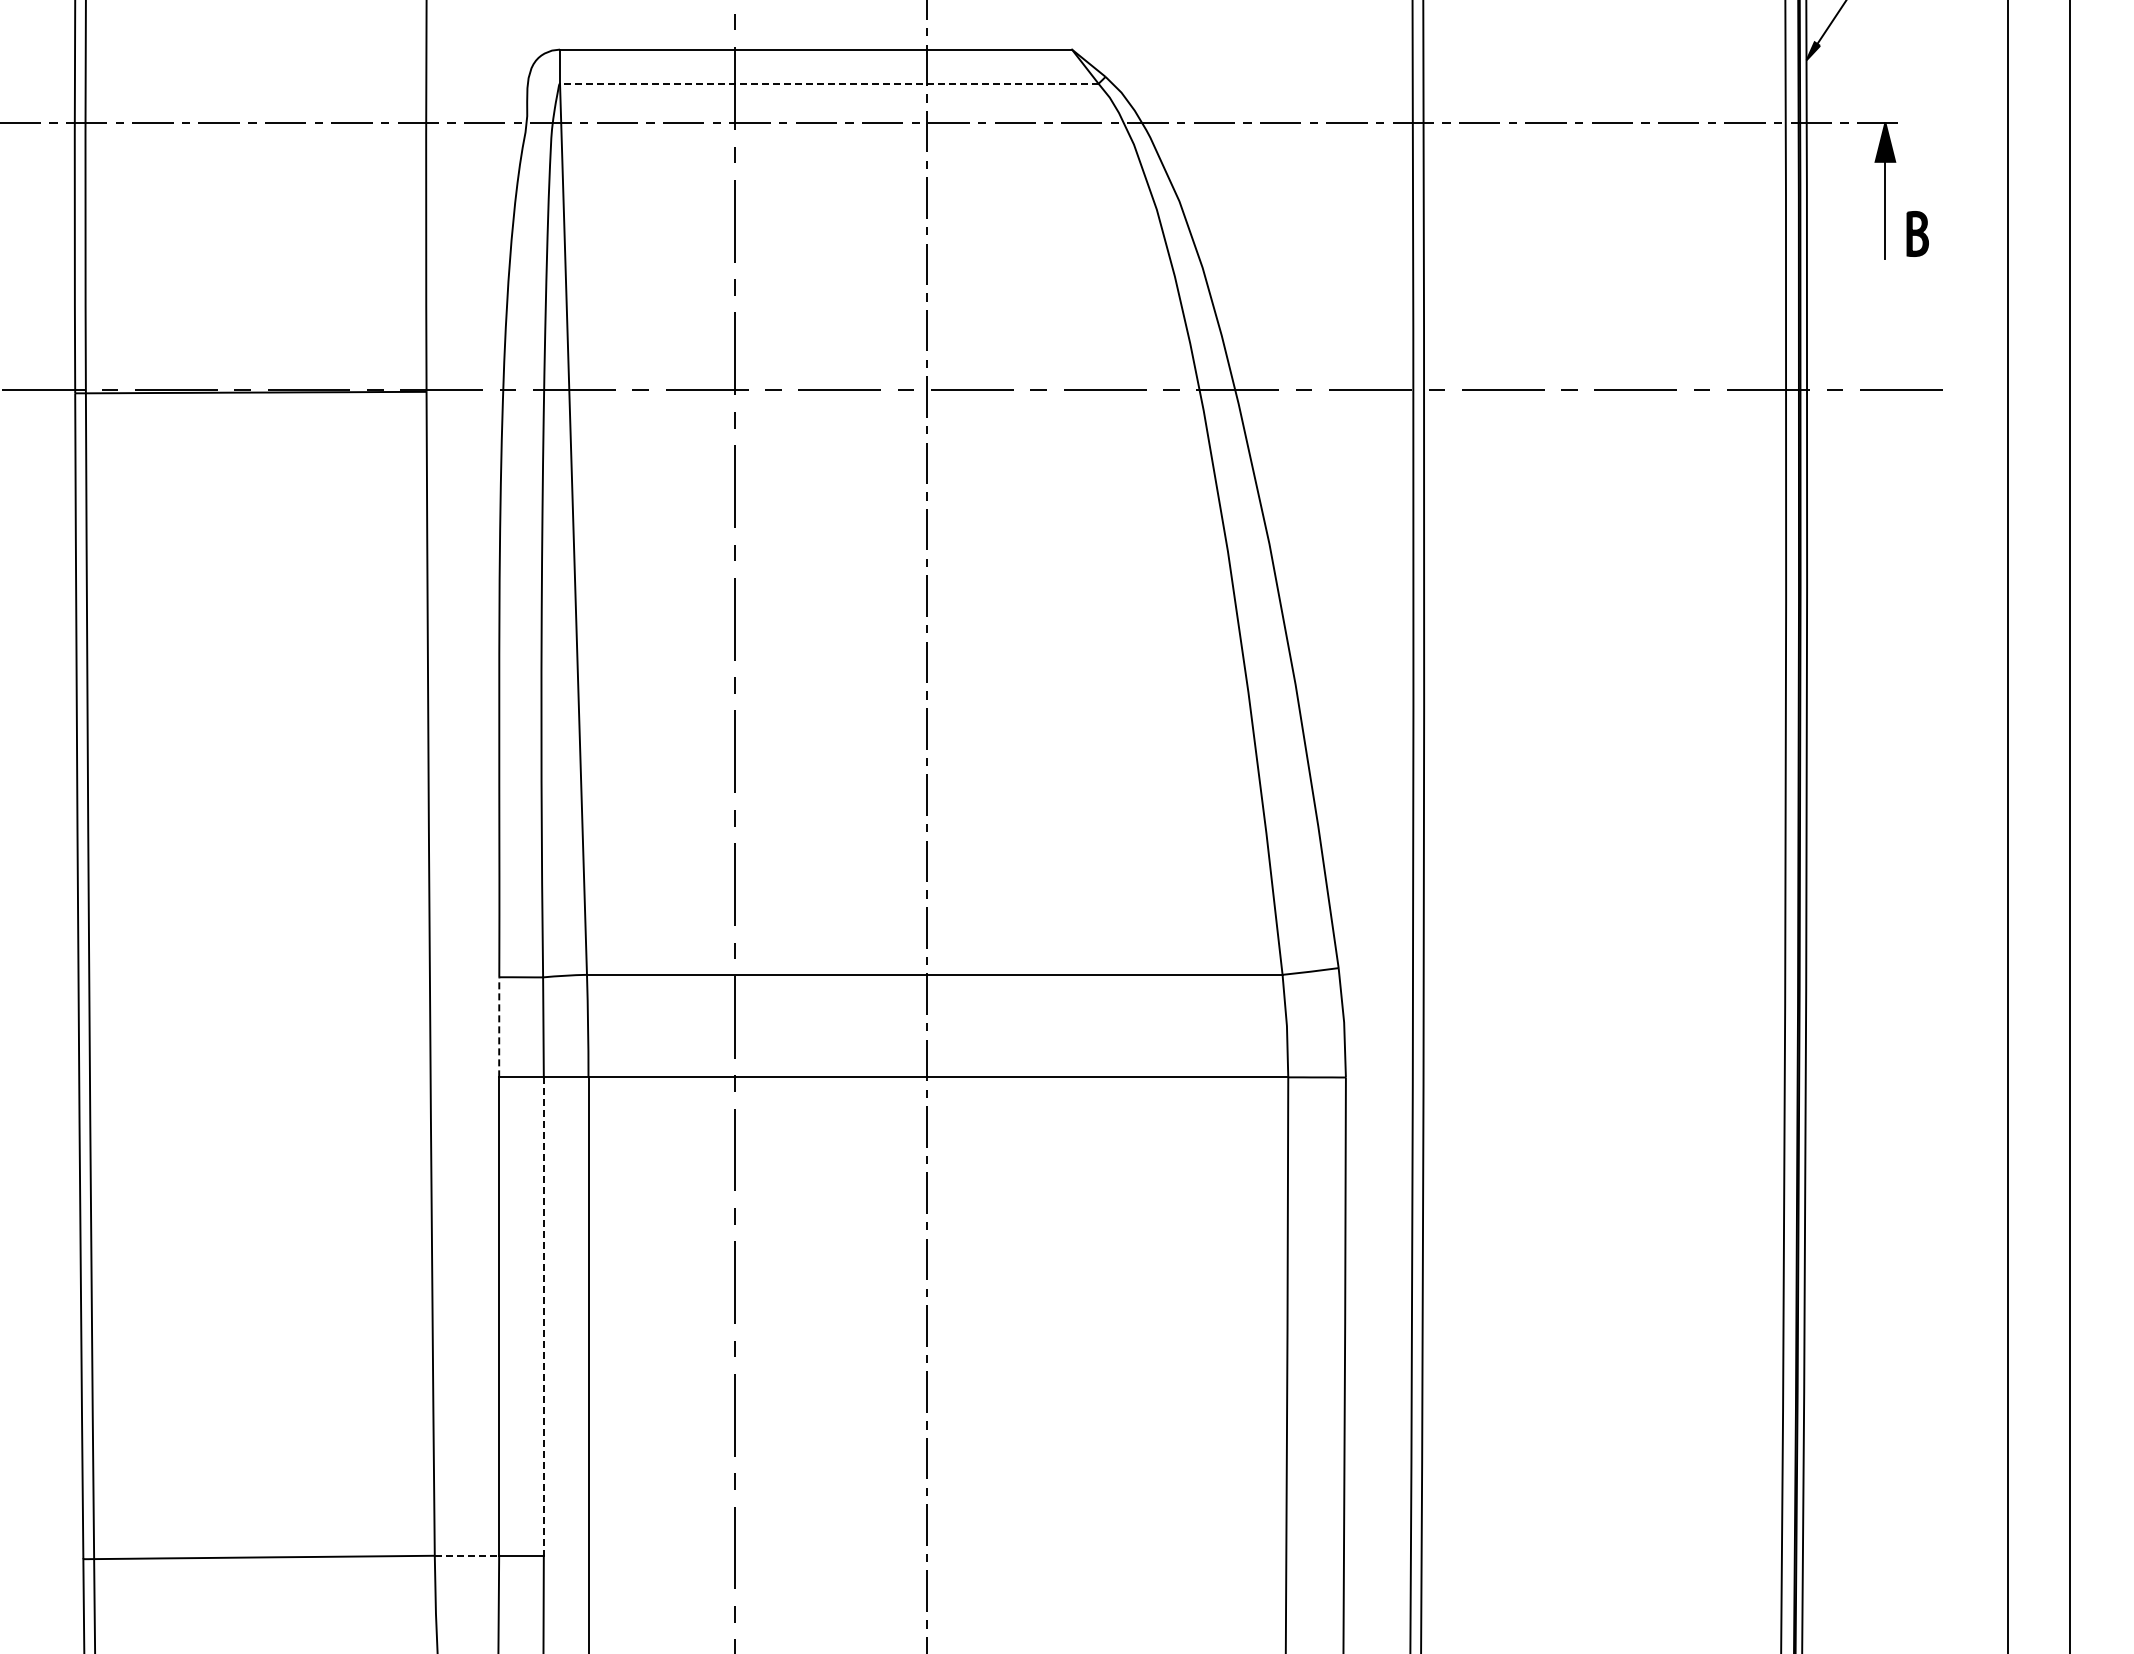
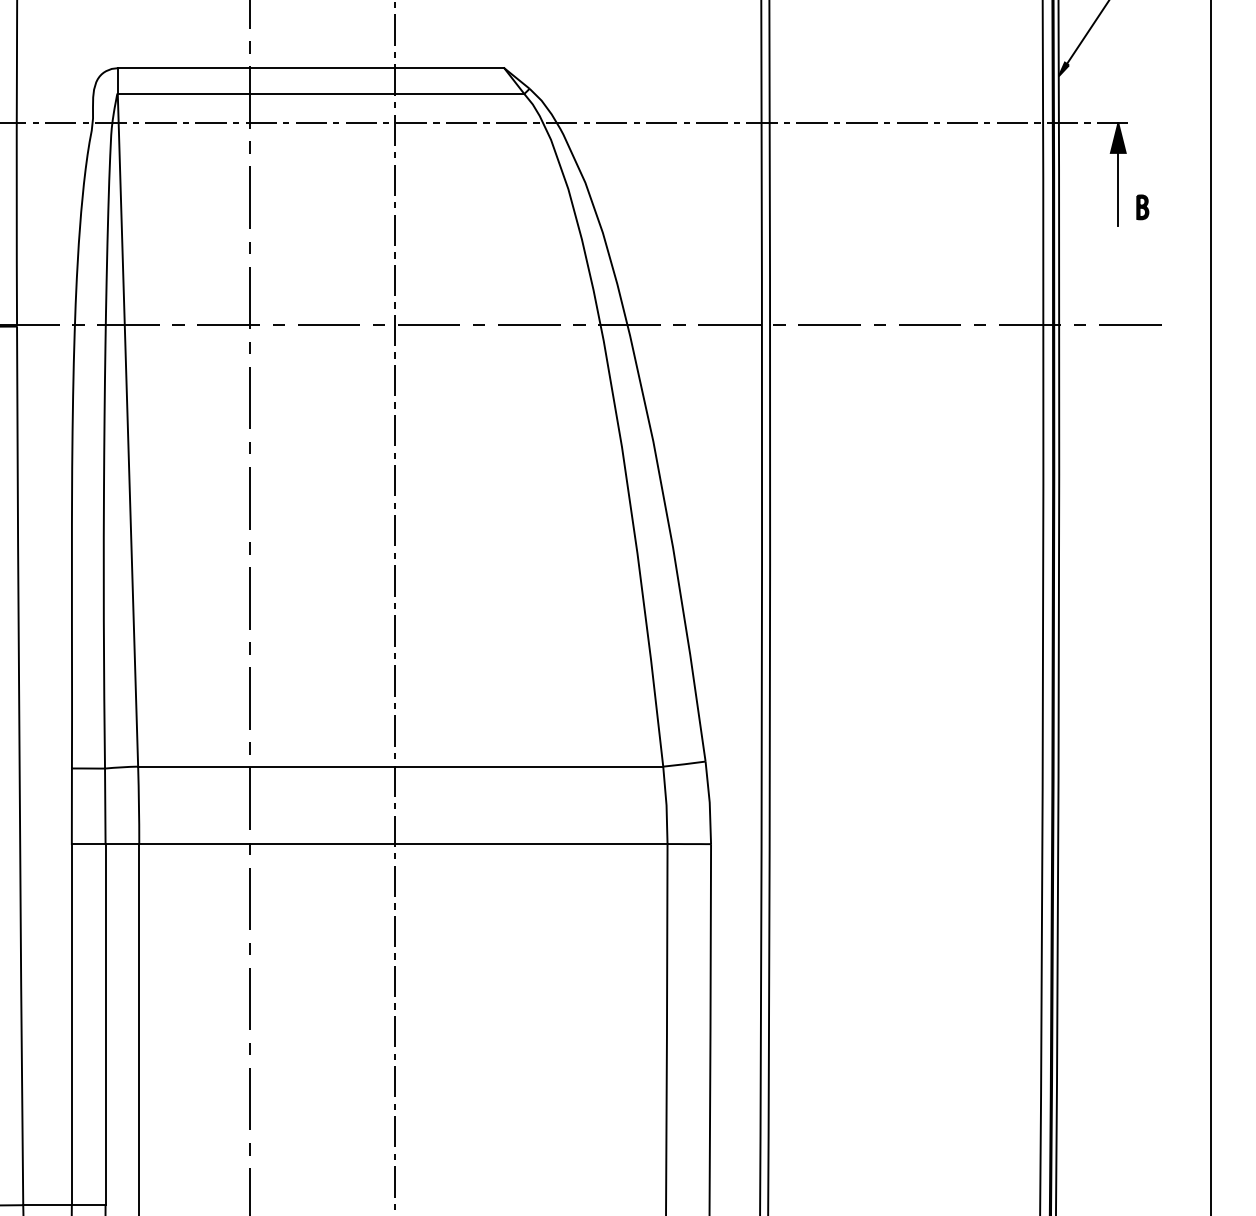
line: (828, 83) -> (320, 93), dashed -> solid
part: (1917, 233) -> (1142, 207), size x0.71
line: (499, 1026) -> (72, 805), dashed -> solid
line: (543, 1317) -> (105, 1025), dashed -> solid
line: (467, 1555) -> (47, 1204), dashed -> solid

